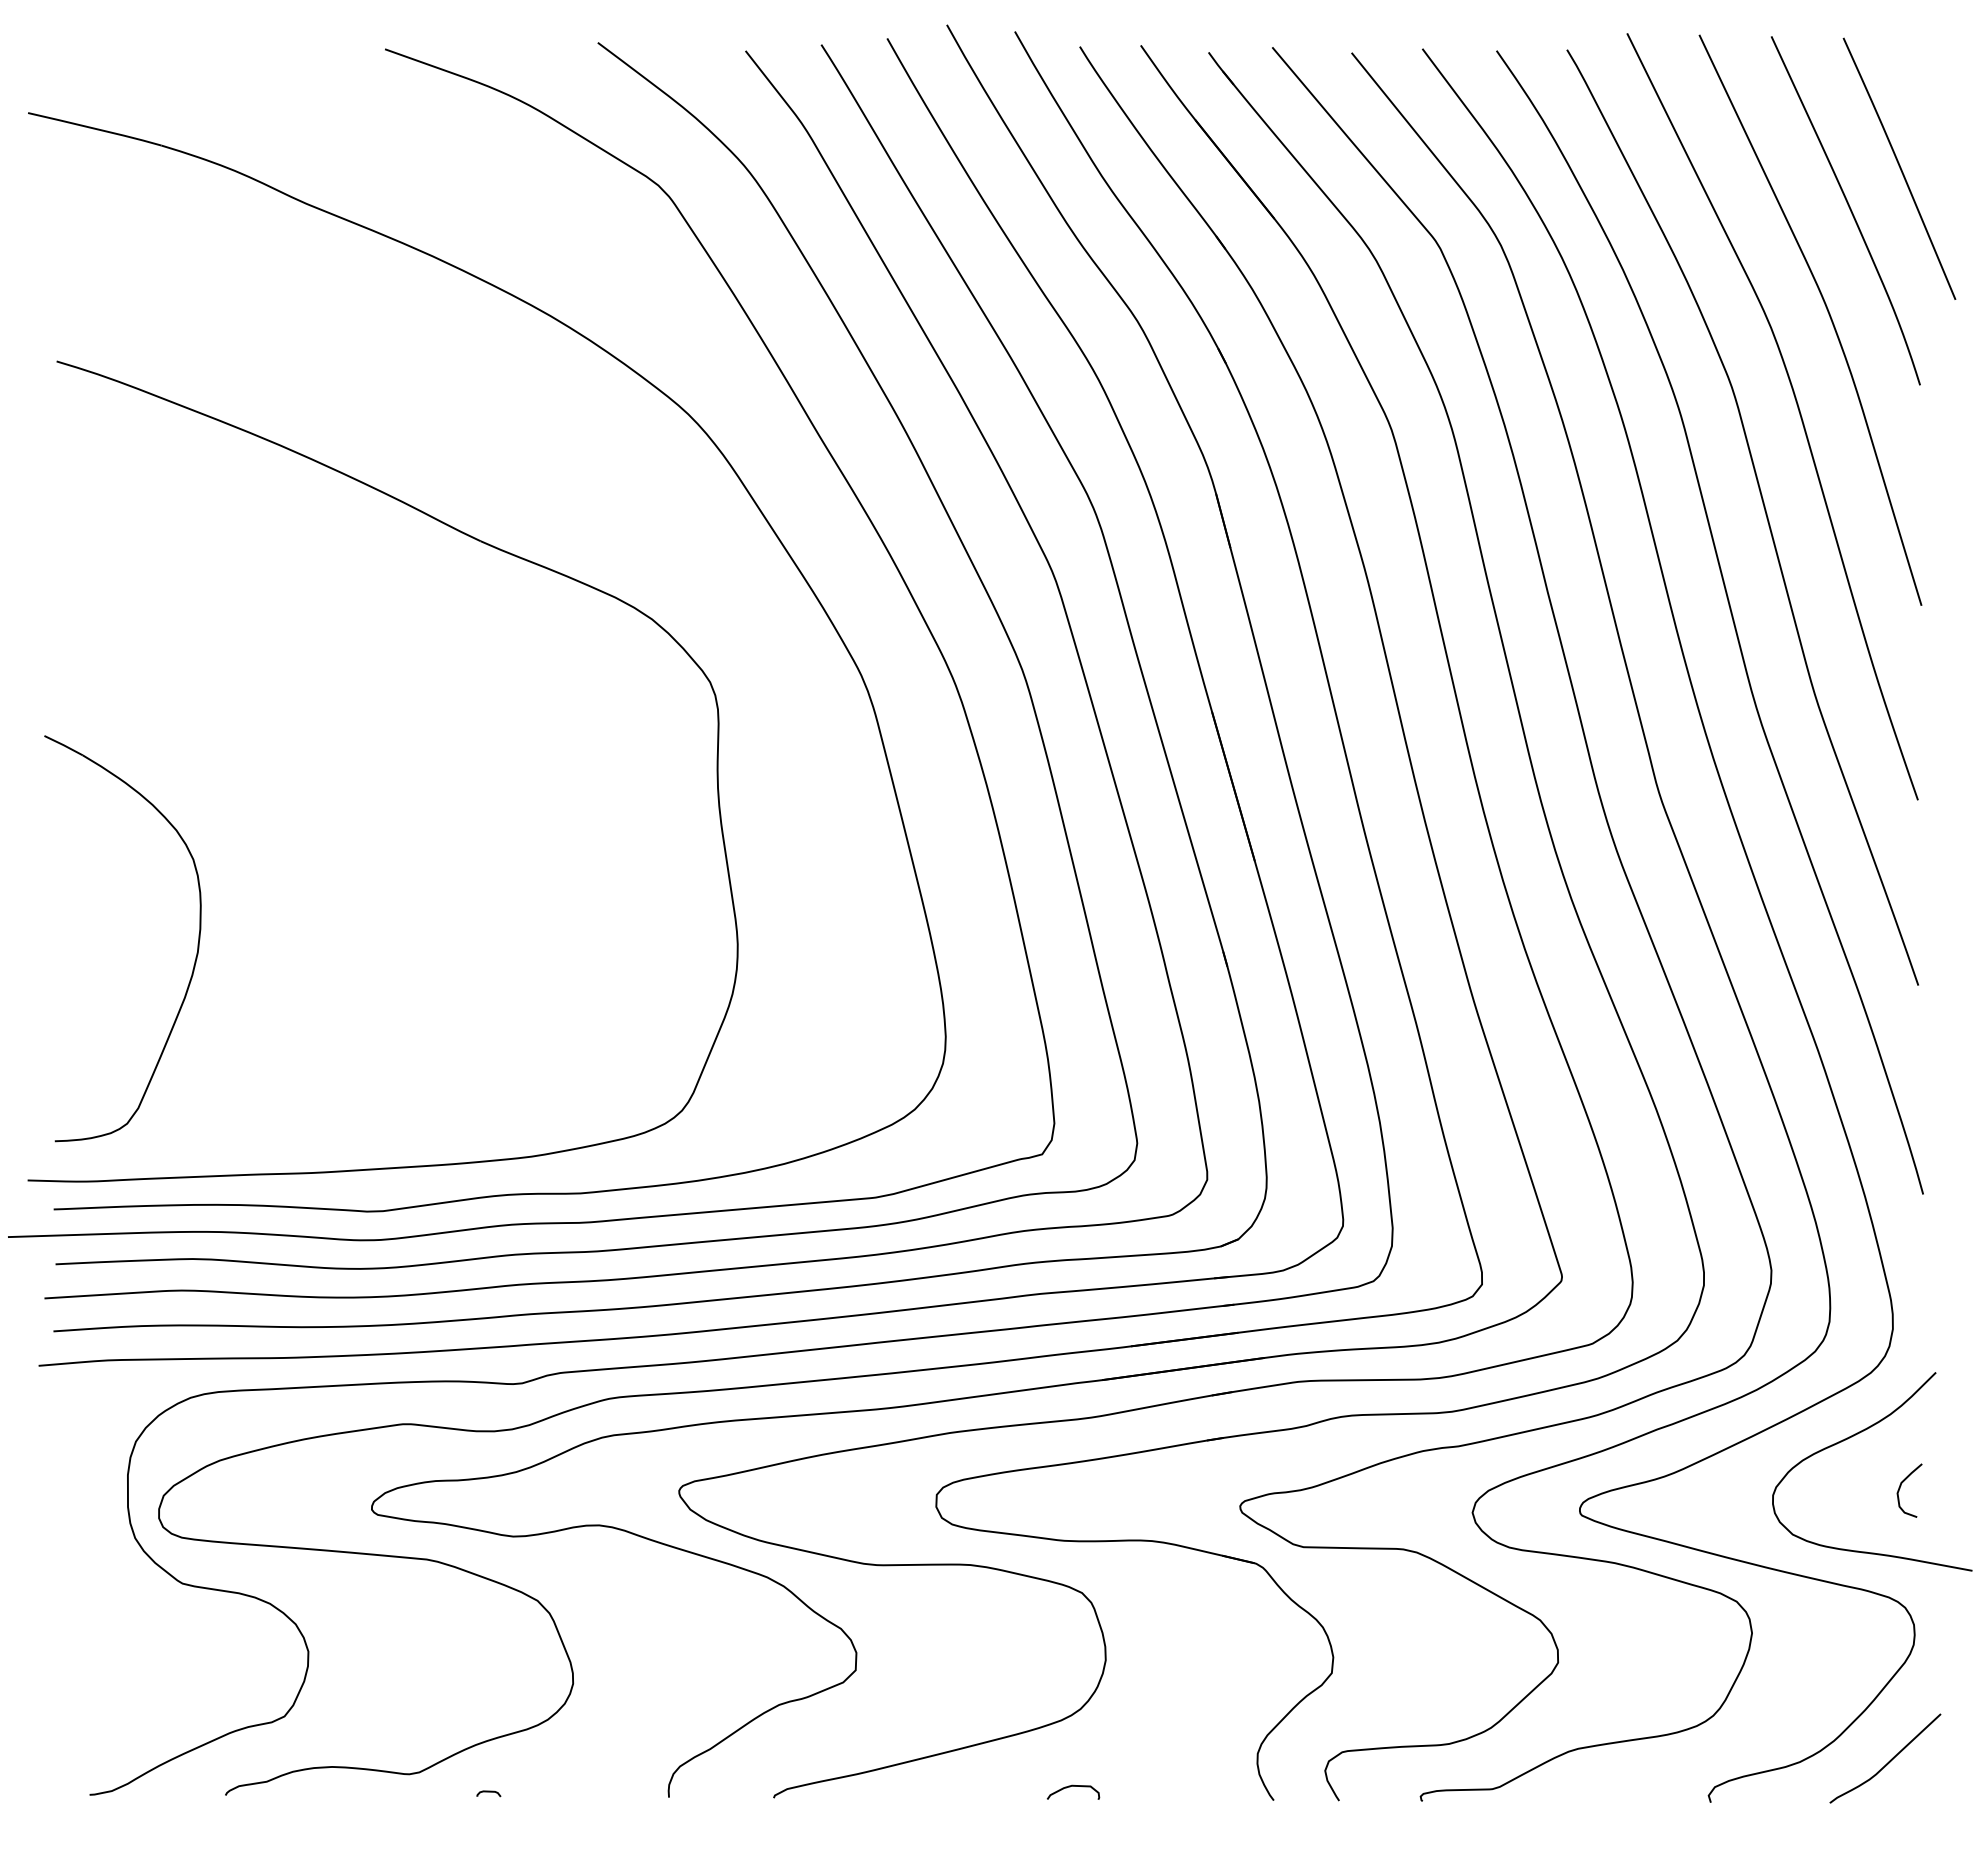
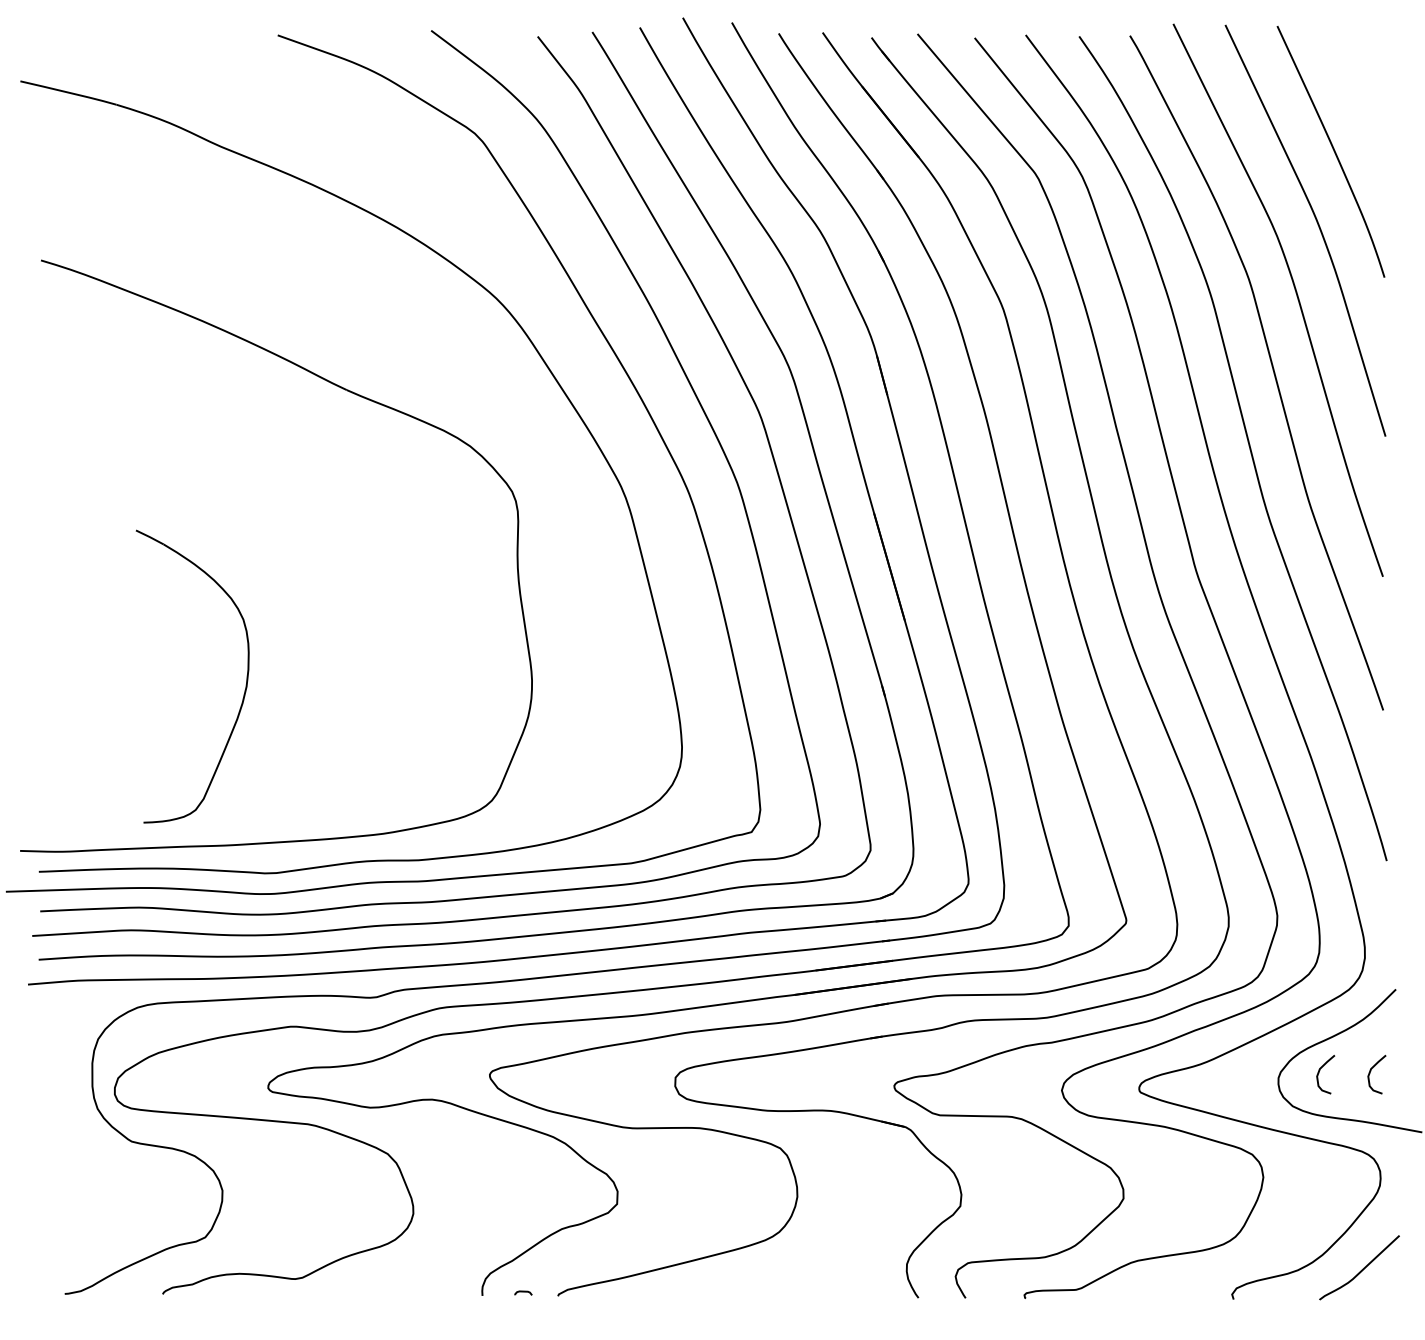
curve: (1899, 168) -> (1369, 121), removed
part: (197, 943) -> (246, 680), moved
curve: (1830, 1486) -> (1319, 1071), added
curve: (1073, 1786) -> (774, 1287), removed
curve: (488, 1792) -> (523, 1292), moved

